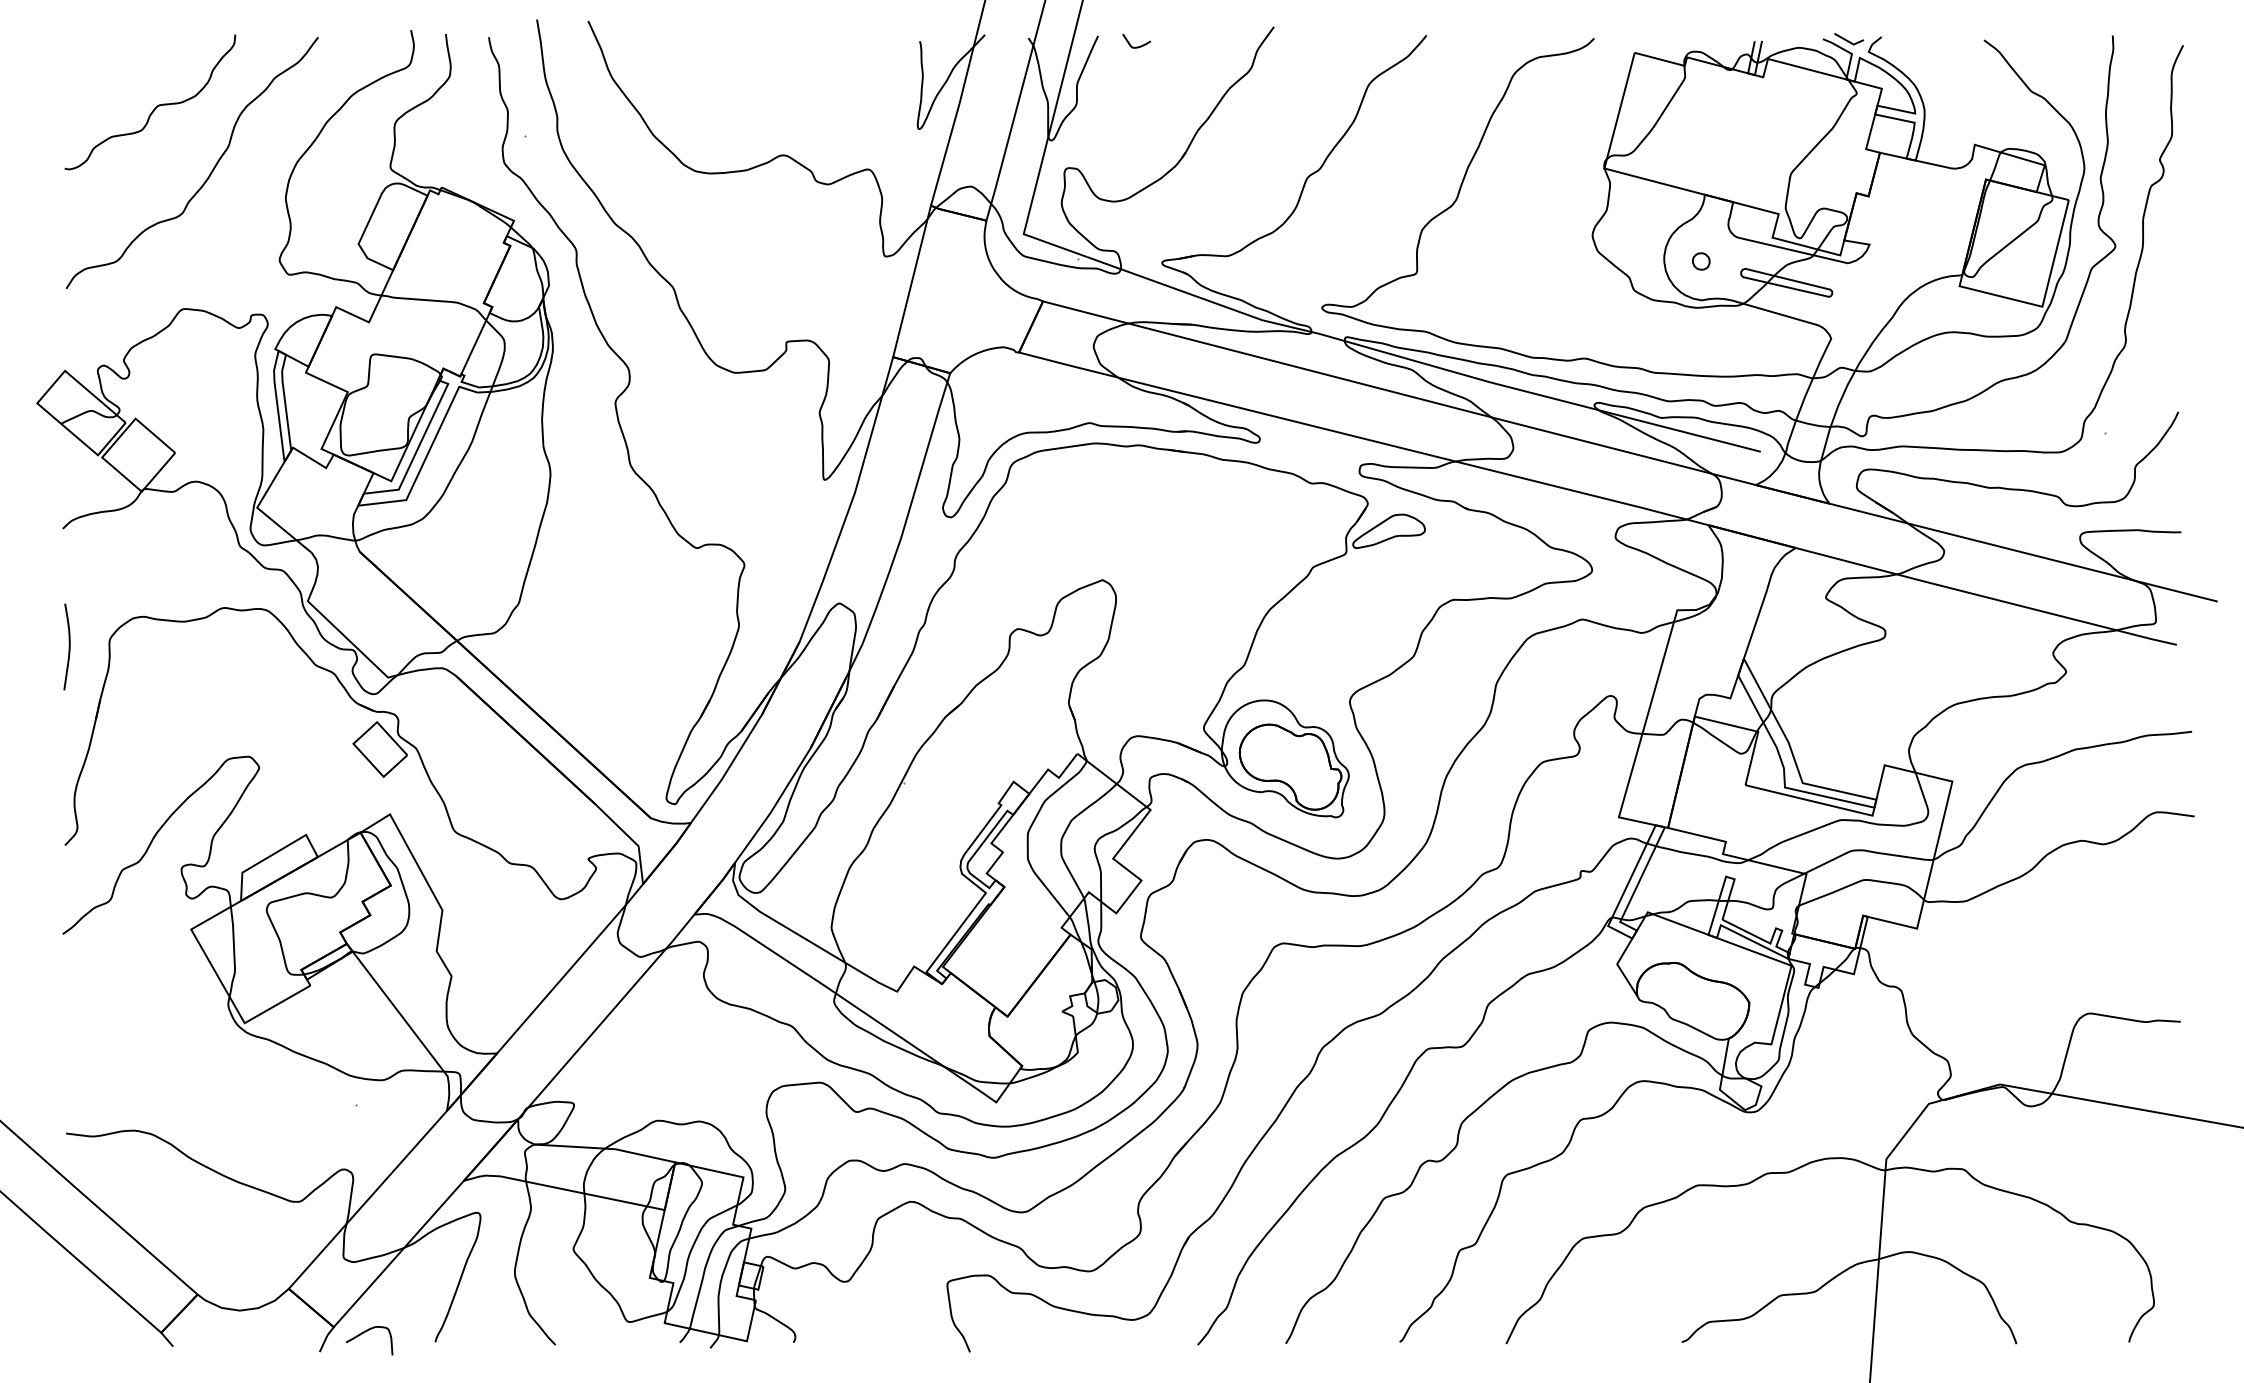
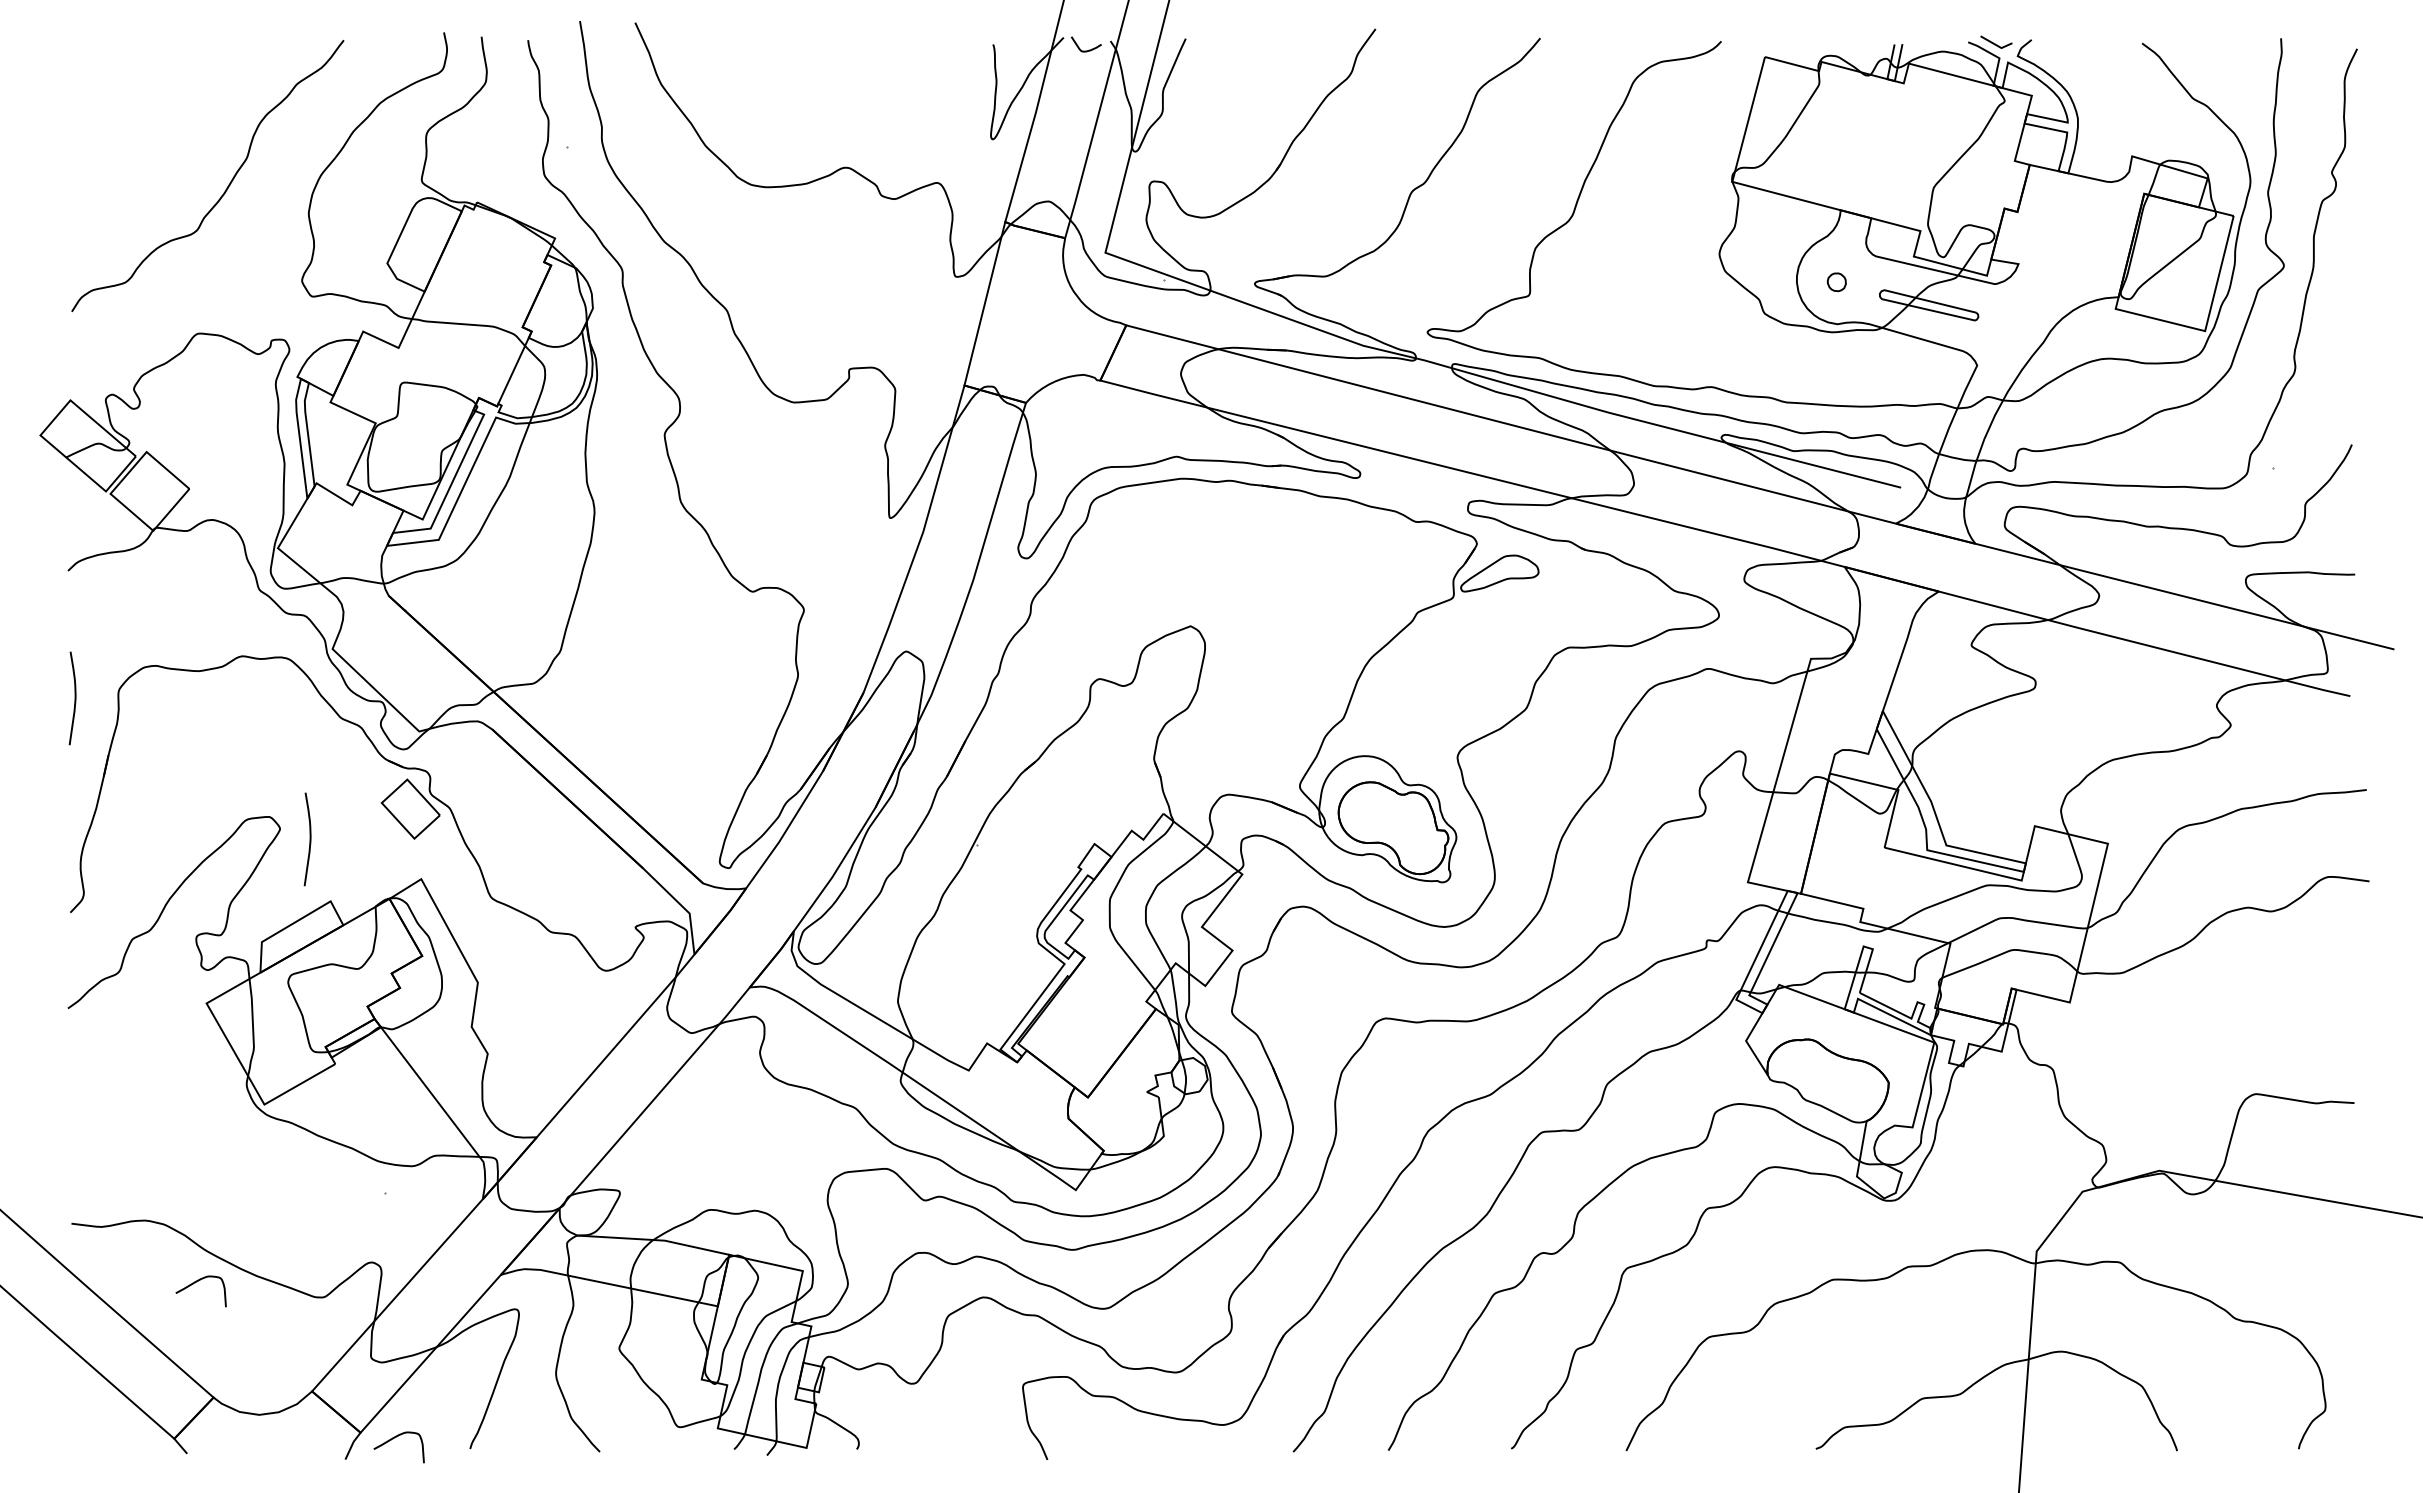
curve: (1139, 45) -> (1089, 49), moved
curve: (155, 107) -> (168, 115), removed
curve: (286, 777) -> (309, 839), added
curve: (180, 1188) -> (195, 1283), added

